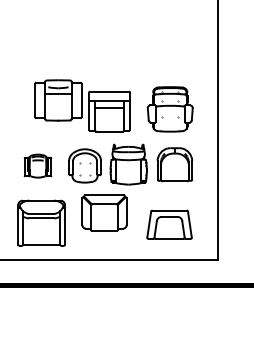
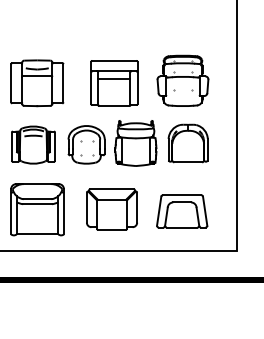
part: (58, 100) -> (37, 83), moved
part: (37, 165) -> (32, 144), size x1.43
part: (104, 212) -> (112, 208), moved

